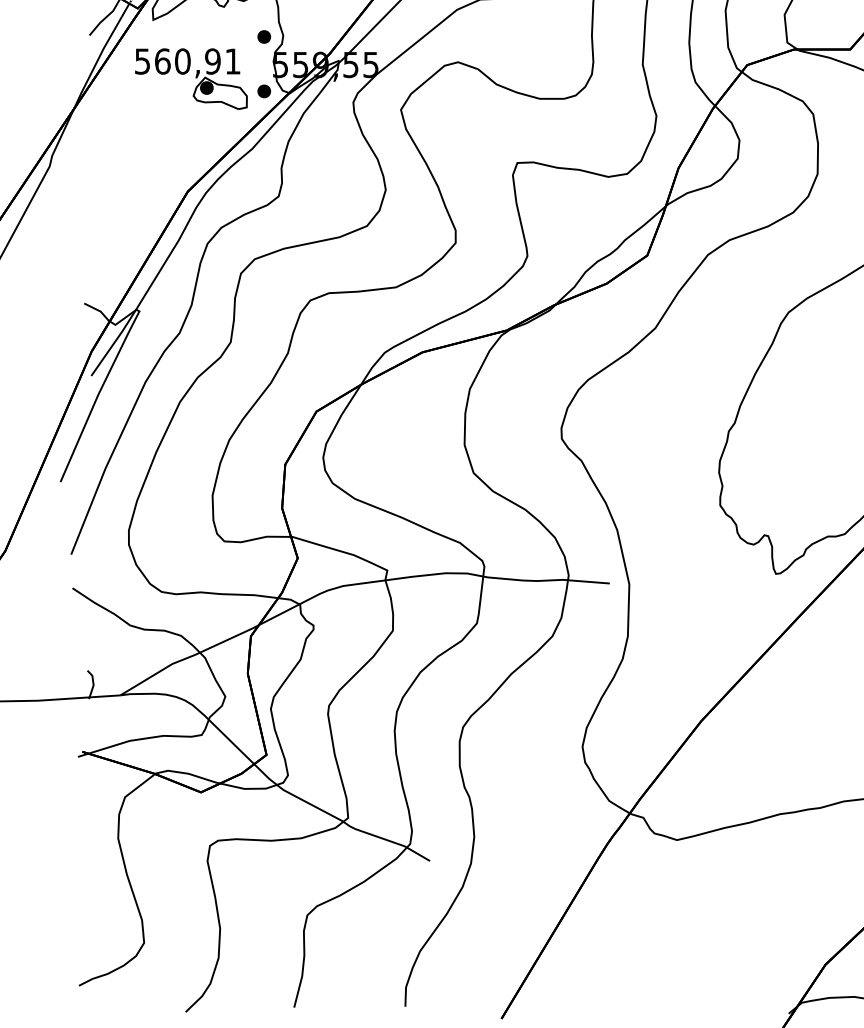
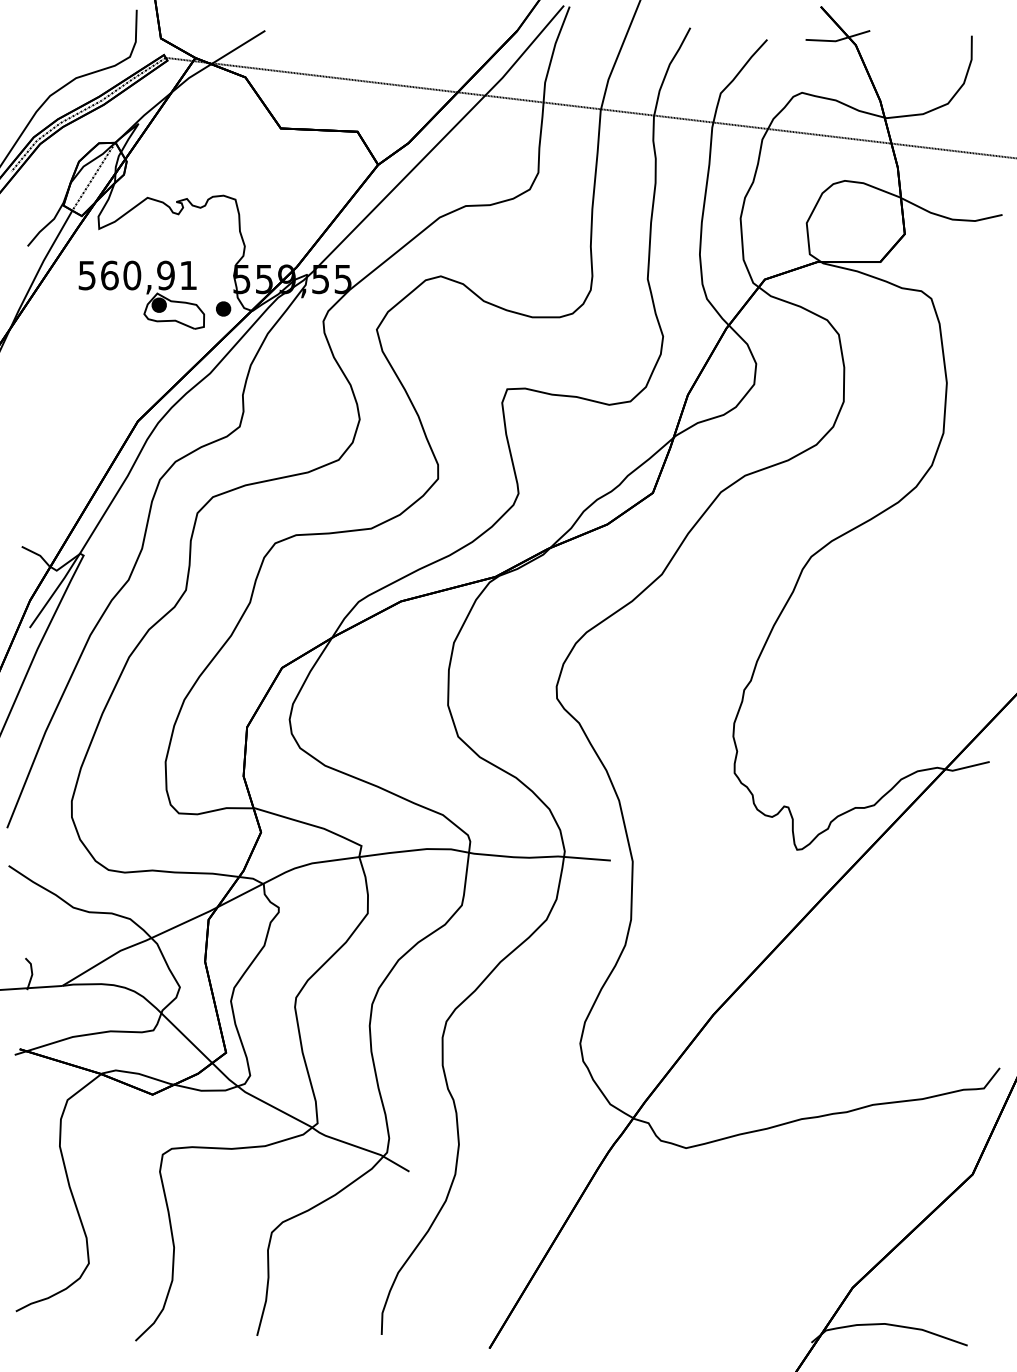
part: (264, 36) -> (223, 247), removed

